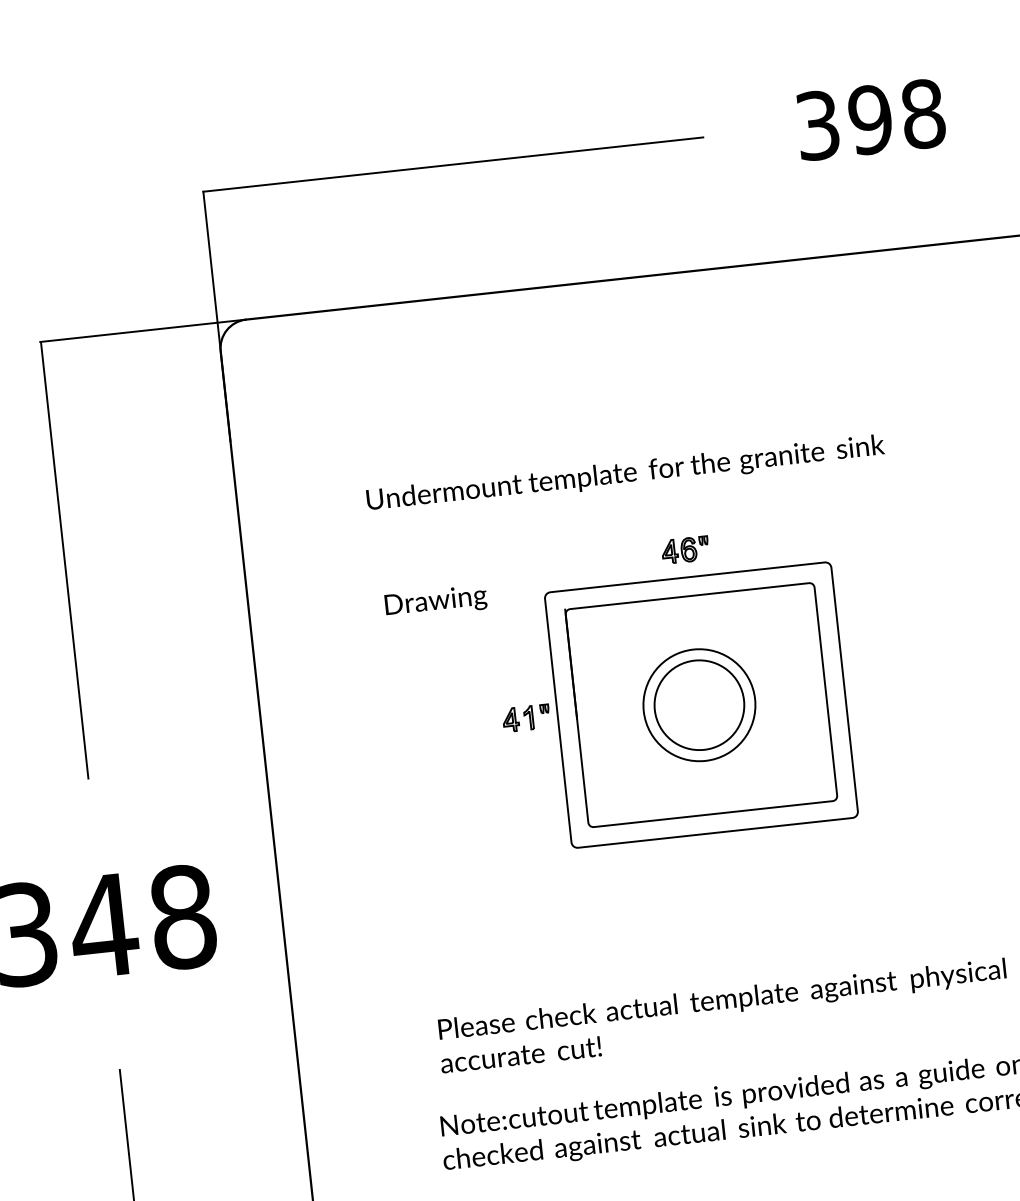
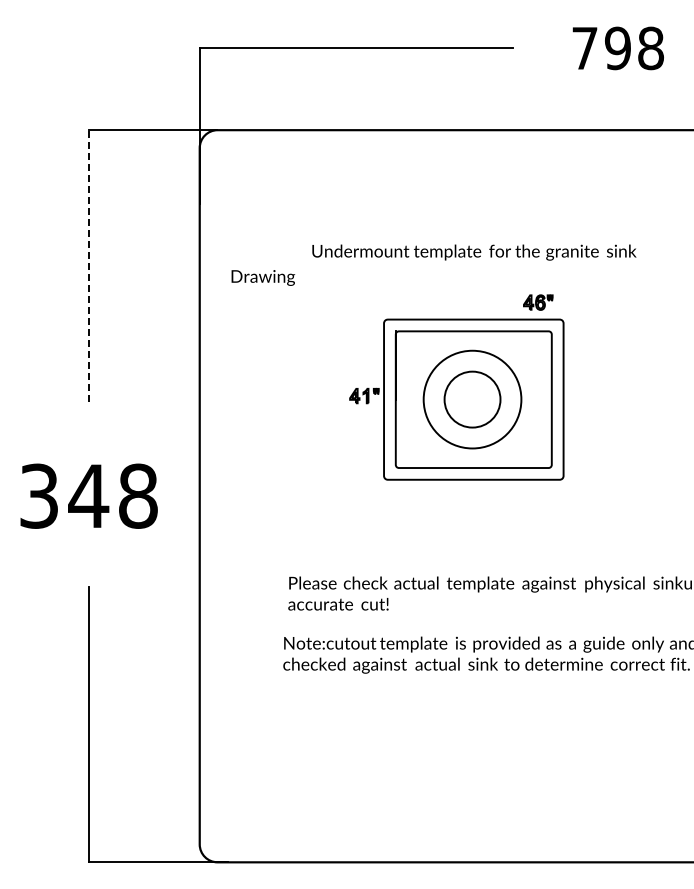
text: (817, 125) -> (584, 48), 398 -> 798
text: (625, 474) -> (474, 252), moved
part: (685, 549) -> (538, 302), moved
line: (65, 560) -> (89, 267), solid -> dashed
text: (436, 601) -> (263, 277), moved
circle: (699, 705) -> (472, 399), size x1.4

